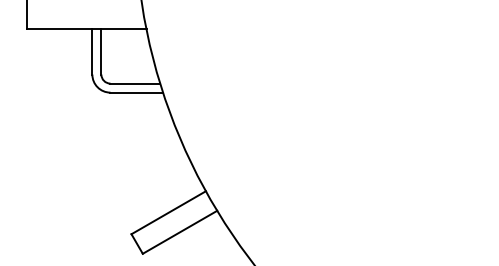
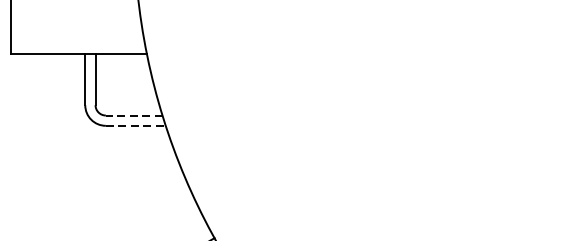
line: (135, 83) -> (134, 115), solid -> dashed
line: (137, 92) -> (136, 125), solid -> dashed

